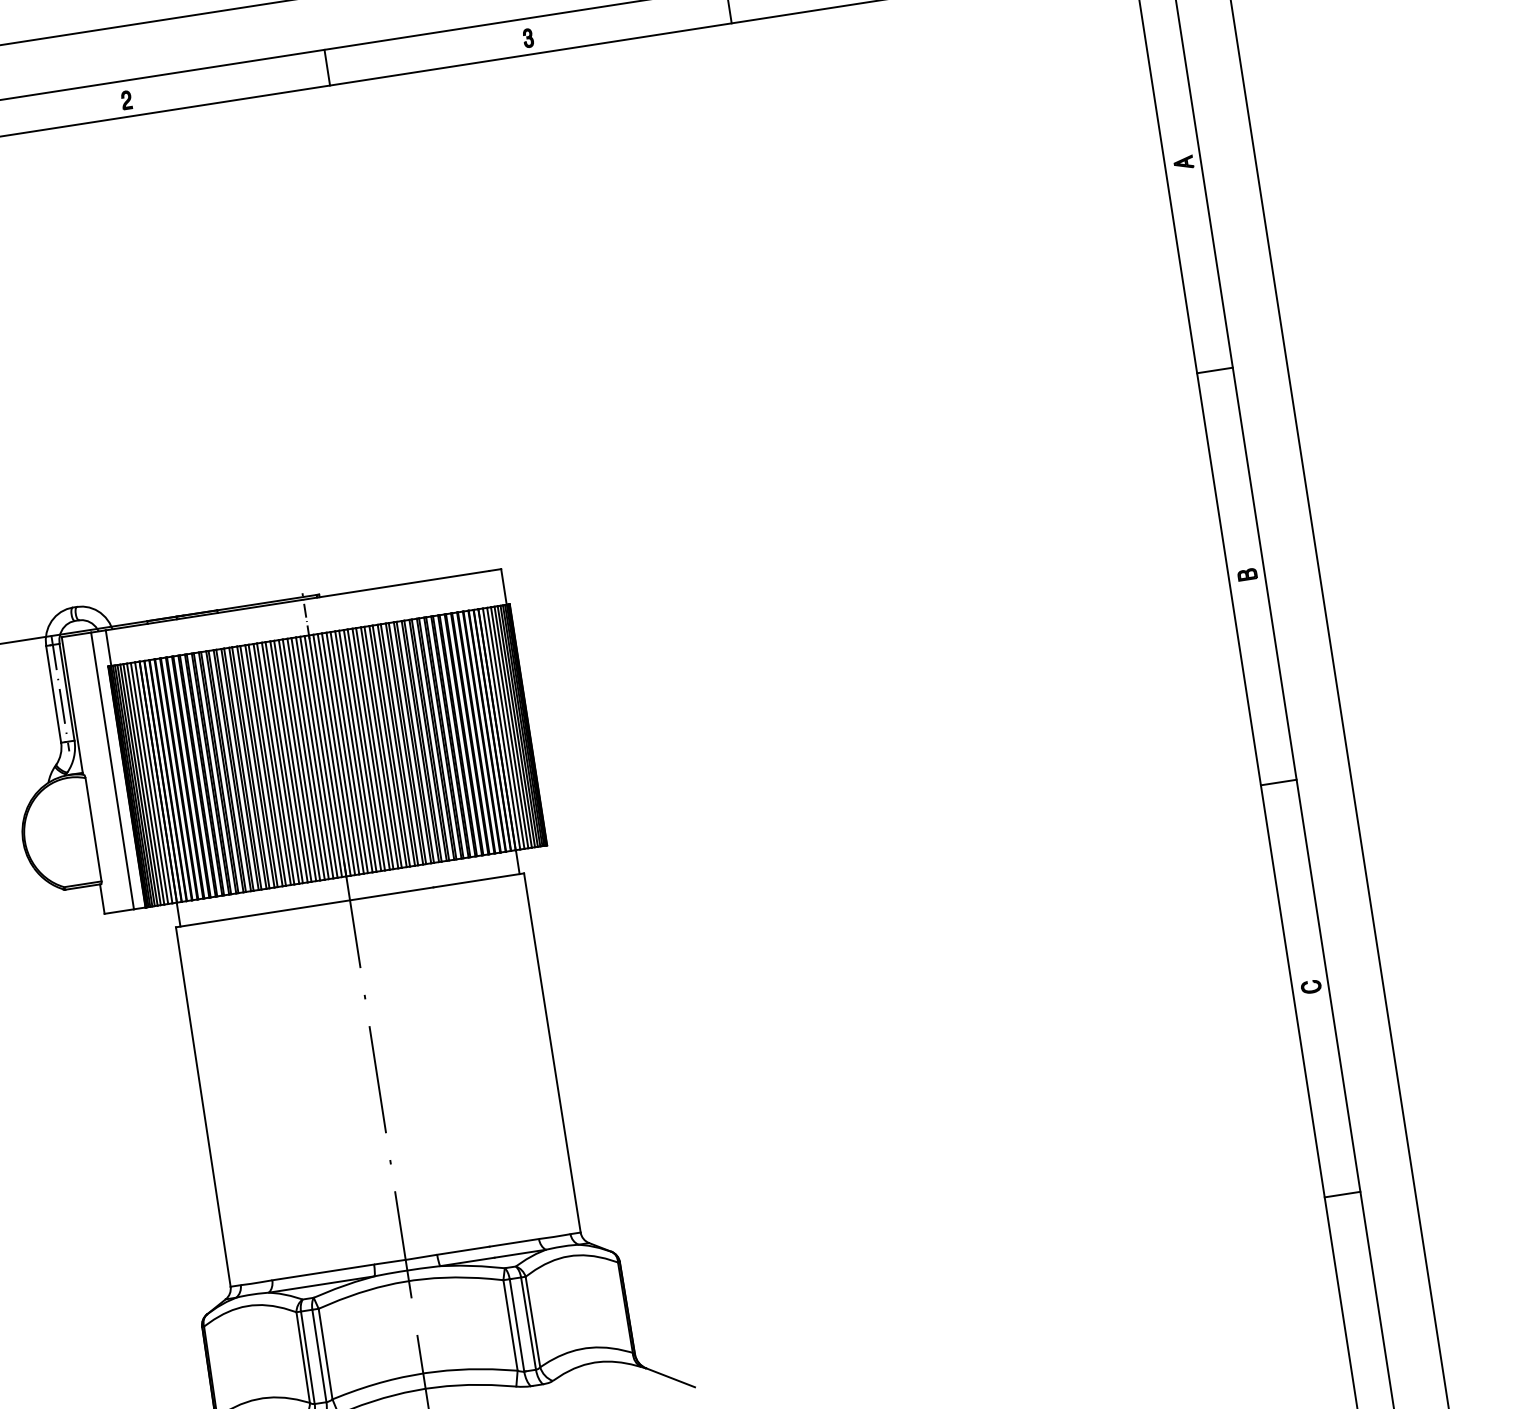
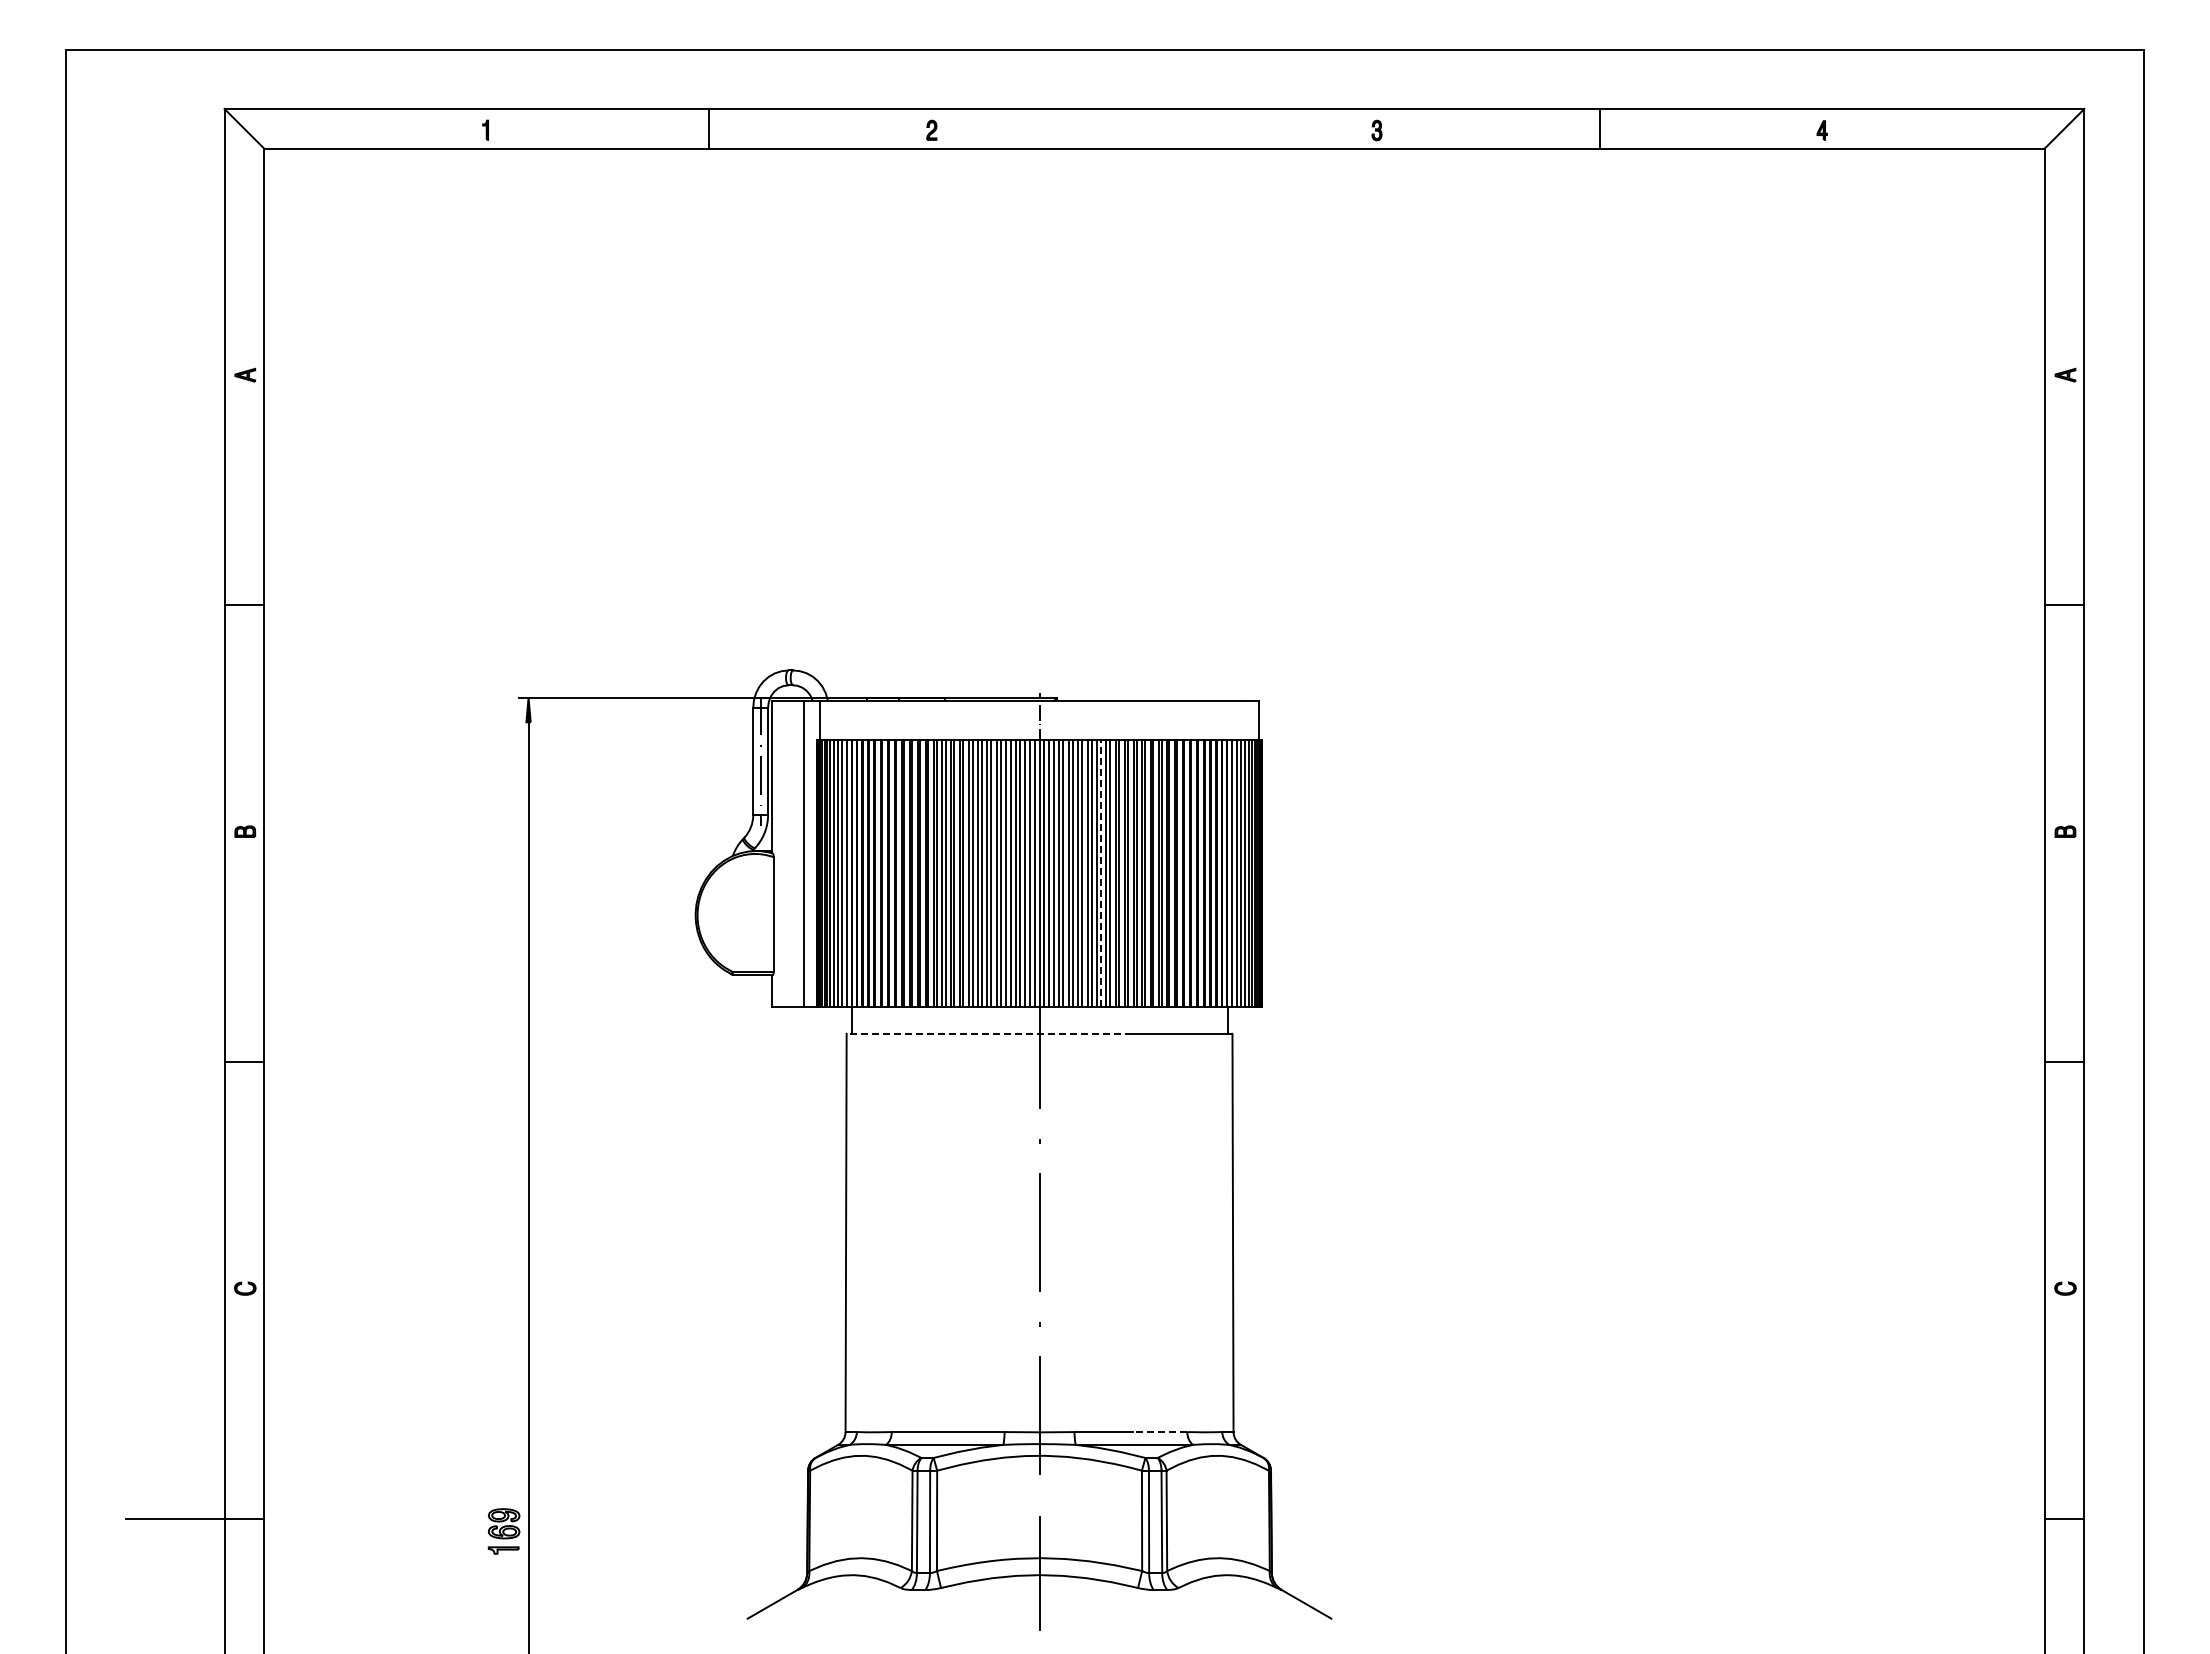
line: (327, 67) -> (1154, 128), removed
line: (383, 747) -> (1101, 873), solid -> dashed
line: (304, 907) -> (989, 1033), solid -> dashed
line: (513, 1243) -> (1159, 1432), solid -> dashed

